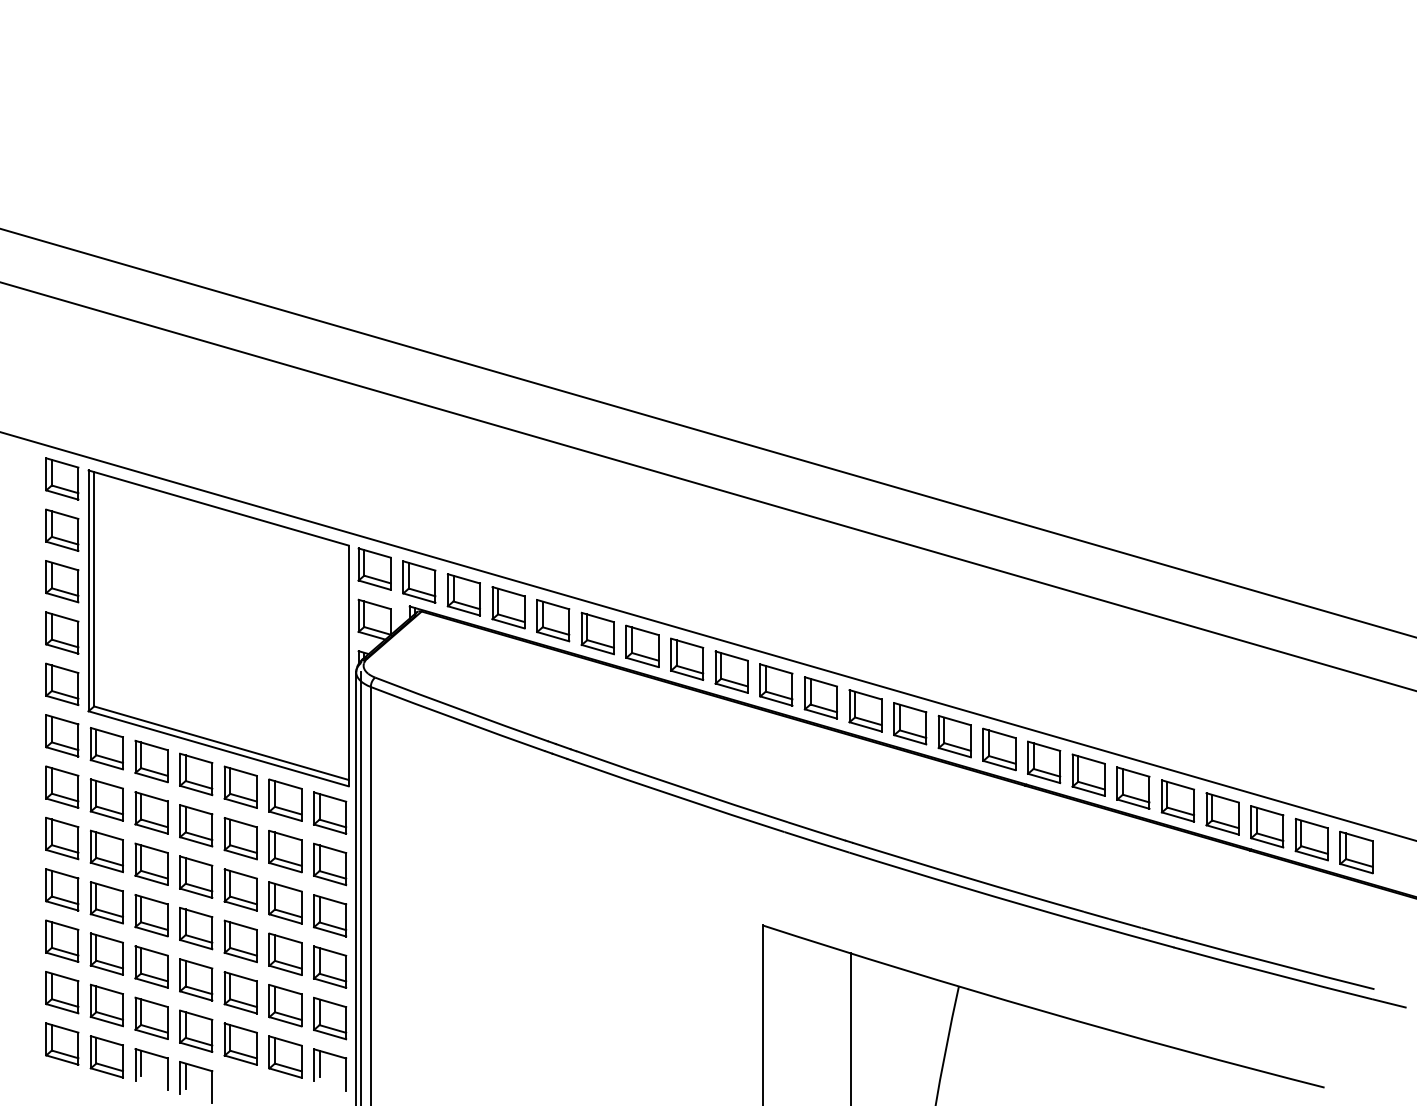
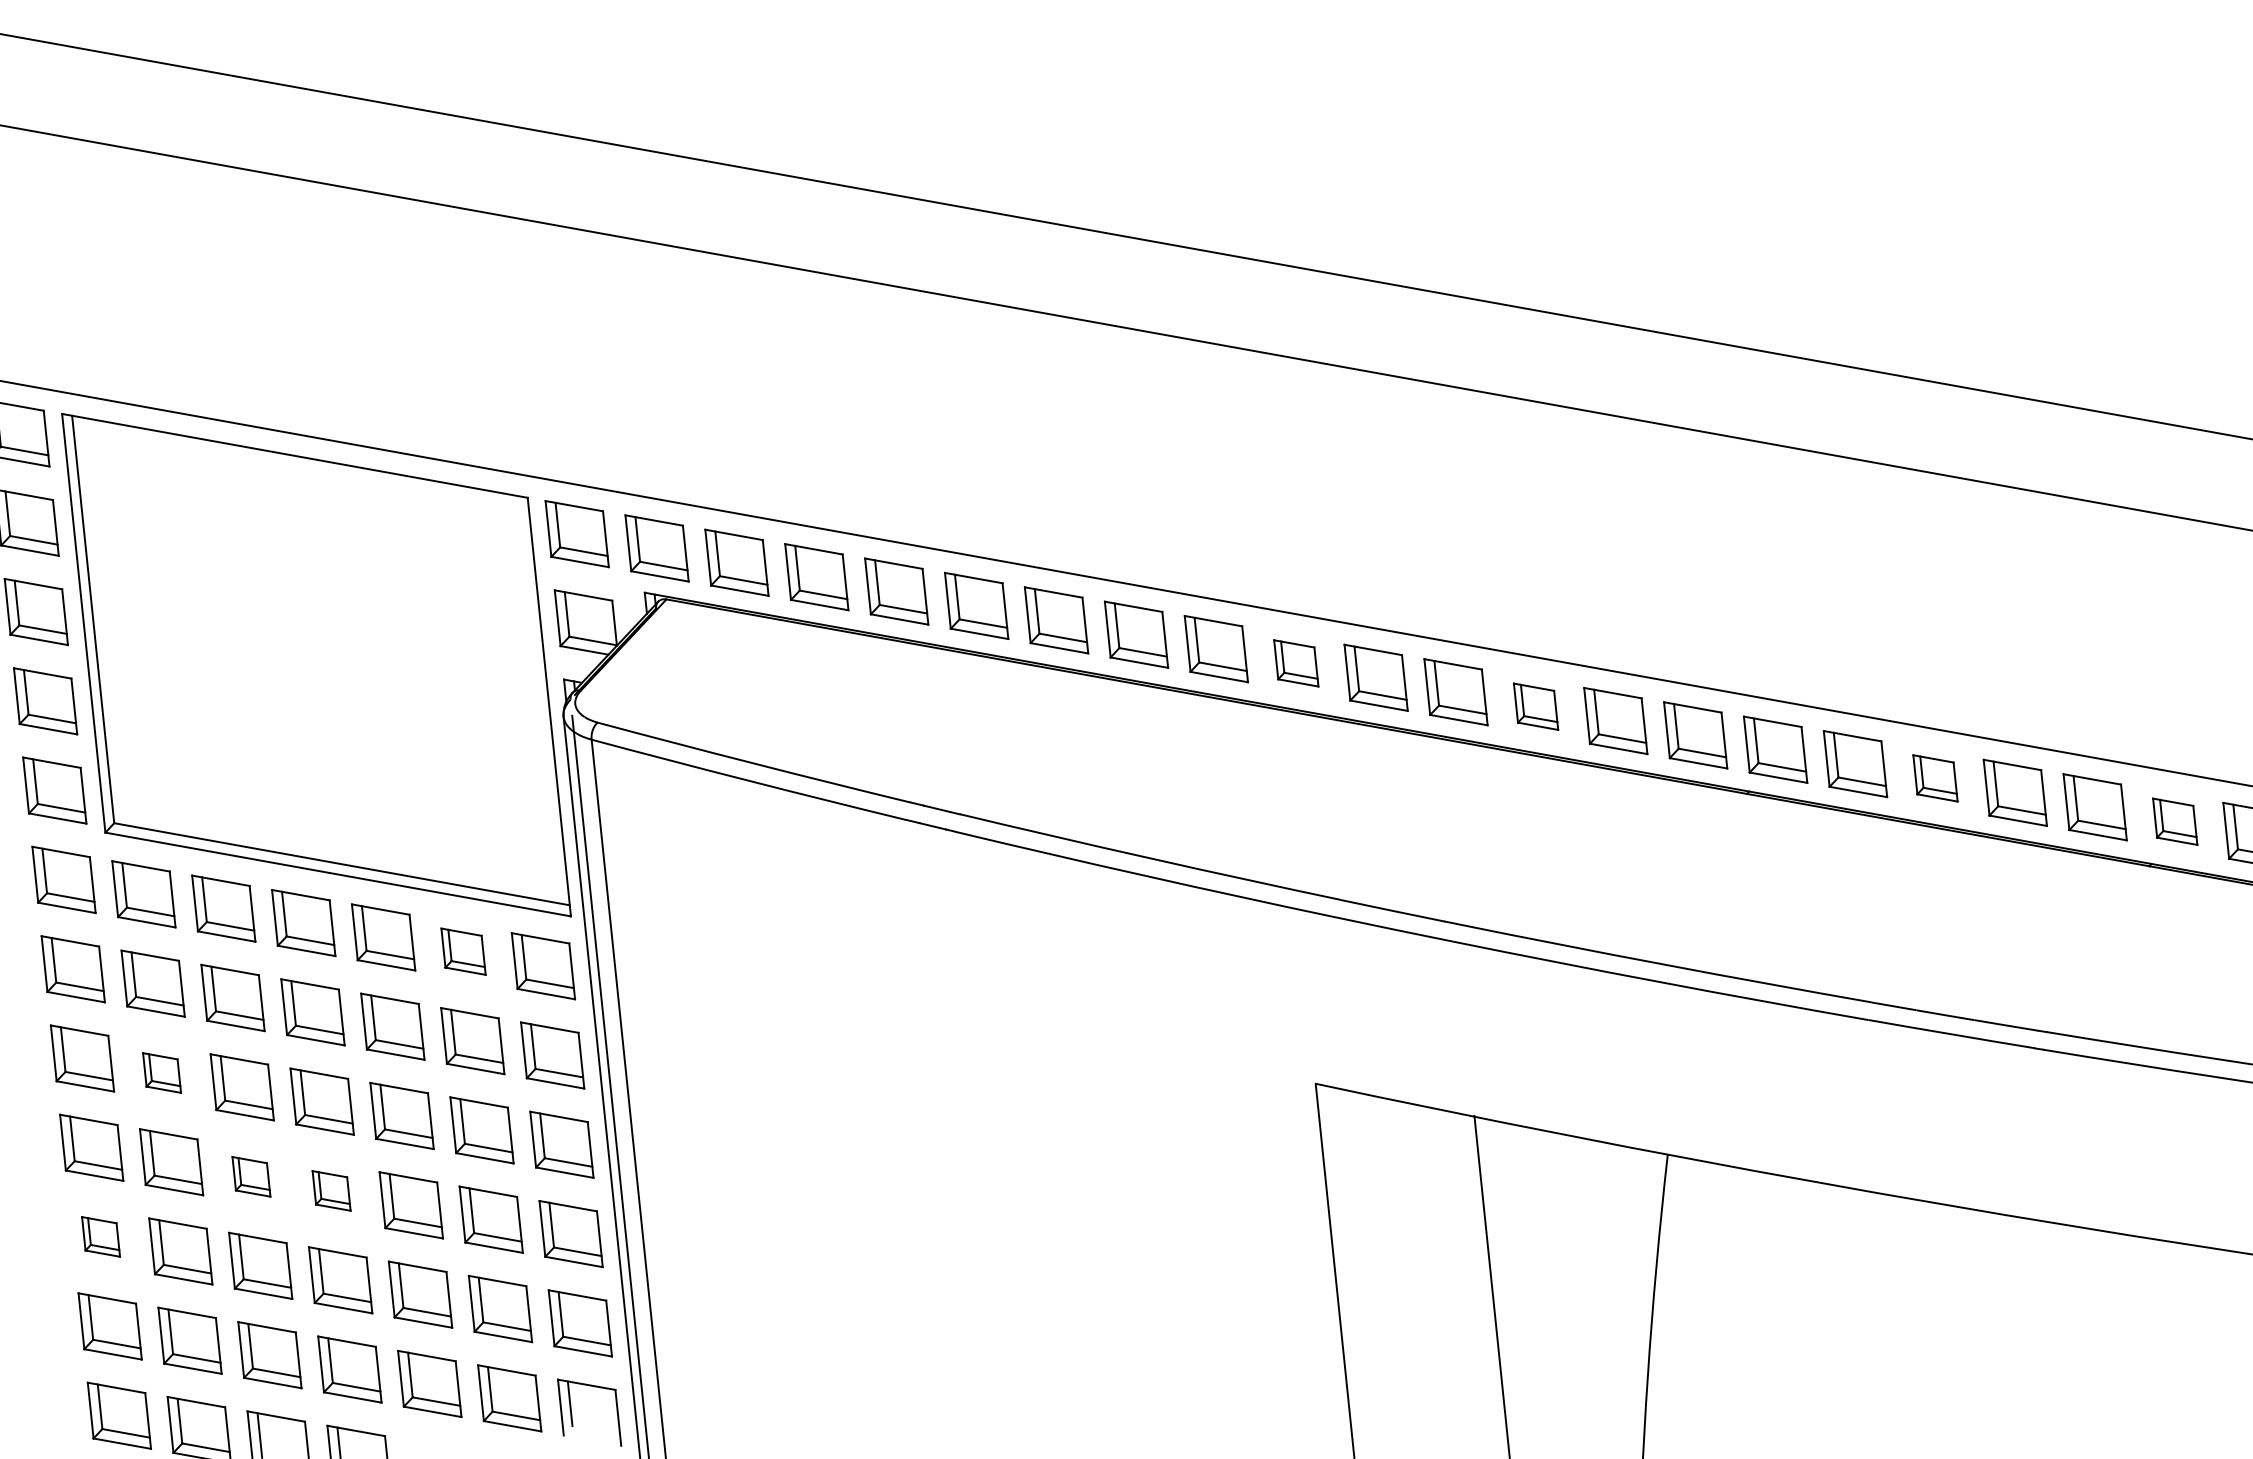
part: (776, 684) -> (1296, 662), size x0.7
part: (910, 723) -> (1536, 706), size x0.7
part: (1133, 787) -> (1935, 777), size x0.7
part: (285, 799) -> (463, 950), size x0.7
part: (1267, 826) -> (2175, 821), size x0.7
part: (106, 851) -> (161, 1073), size x0.6
part: (151, 915) -> (251, 1176), size x0.6
part: (196, 928) -> (331, 1190), size x0.6
part: (62, 940) -> (101, 1235), size x0.6

